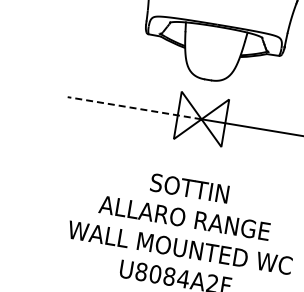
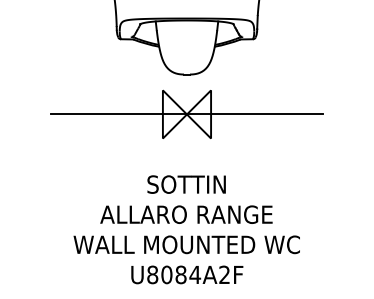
line: (134, 108) -> (119, 114), dashed -> solid

